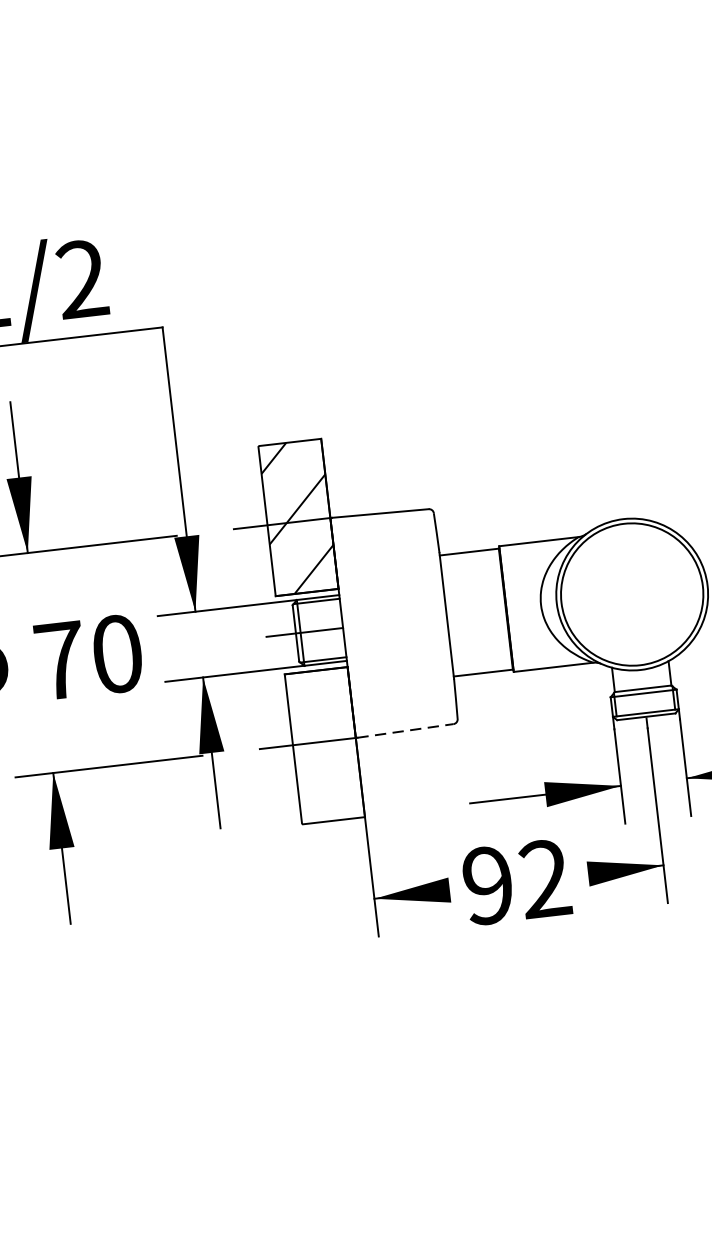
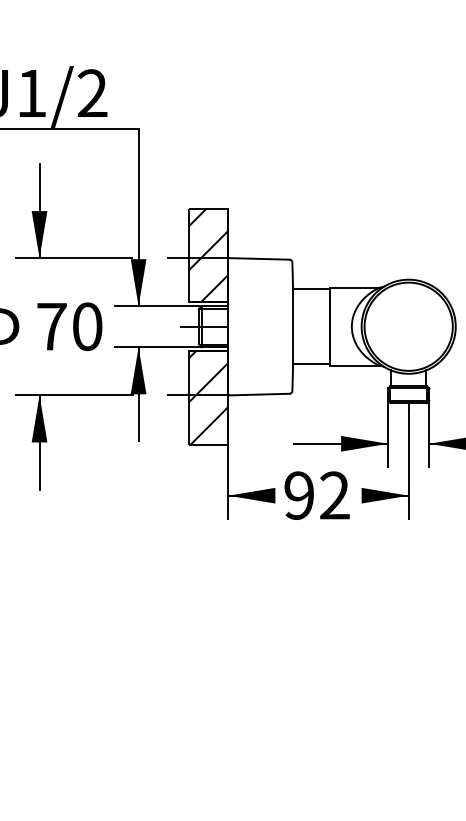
line: (405, 730) -> (259, 394), dashed -> solid
hatch: (324, 745) -> (208, 397), added

